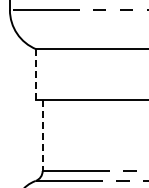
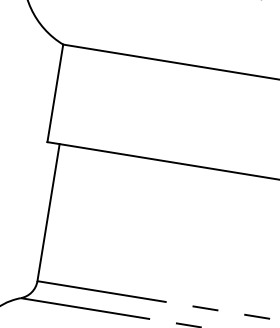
line: (36, 75) -> (55, 95), dashed -> solid
line: (42, 135) -> (48, 212), dashed -> solid

